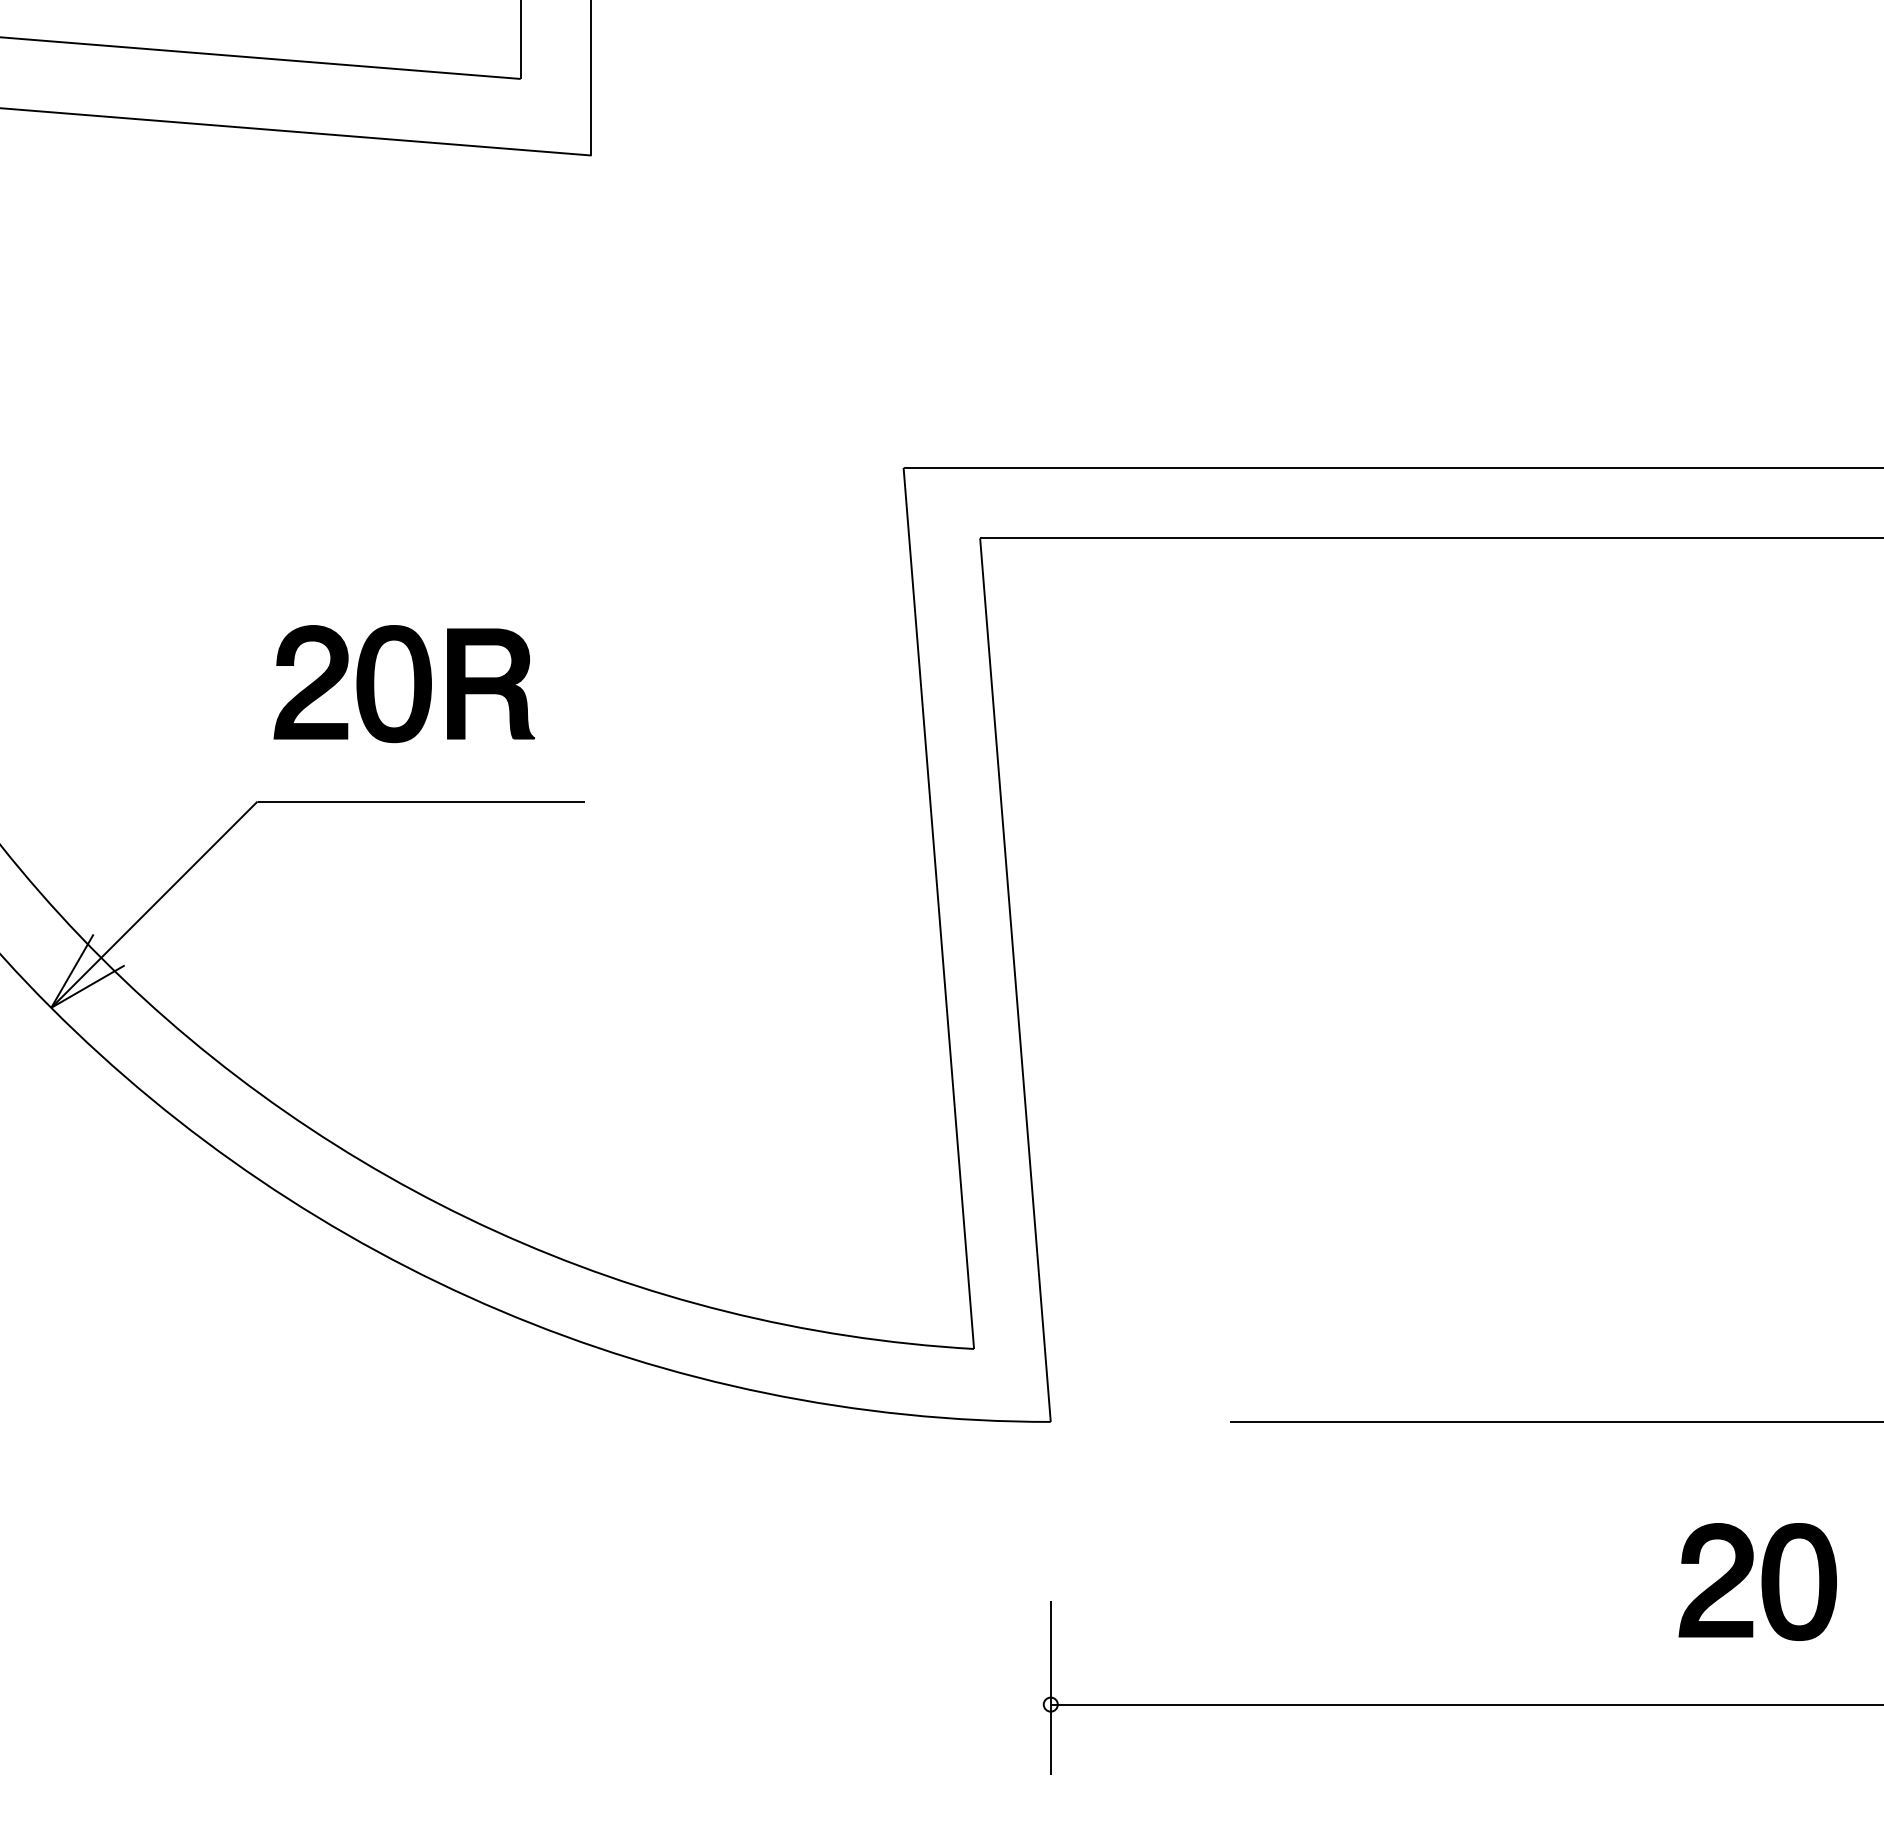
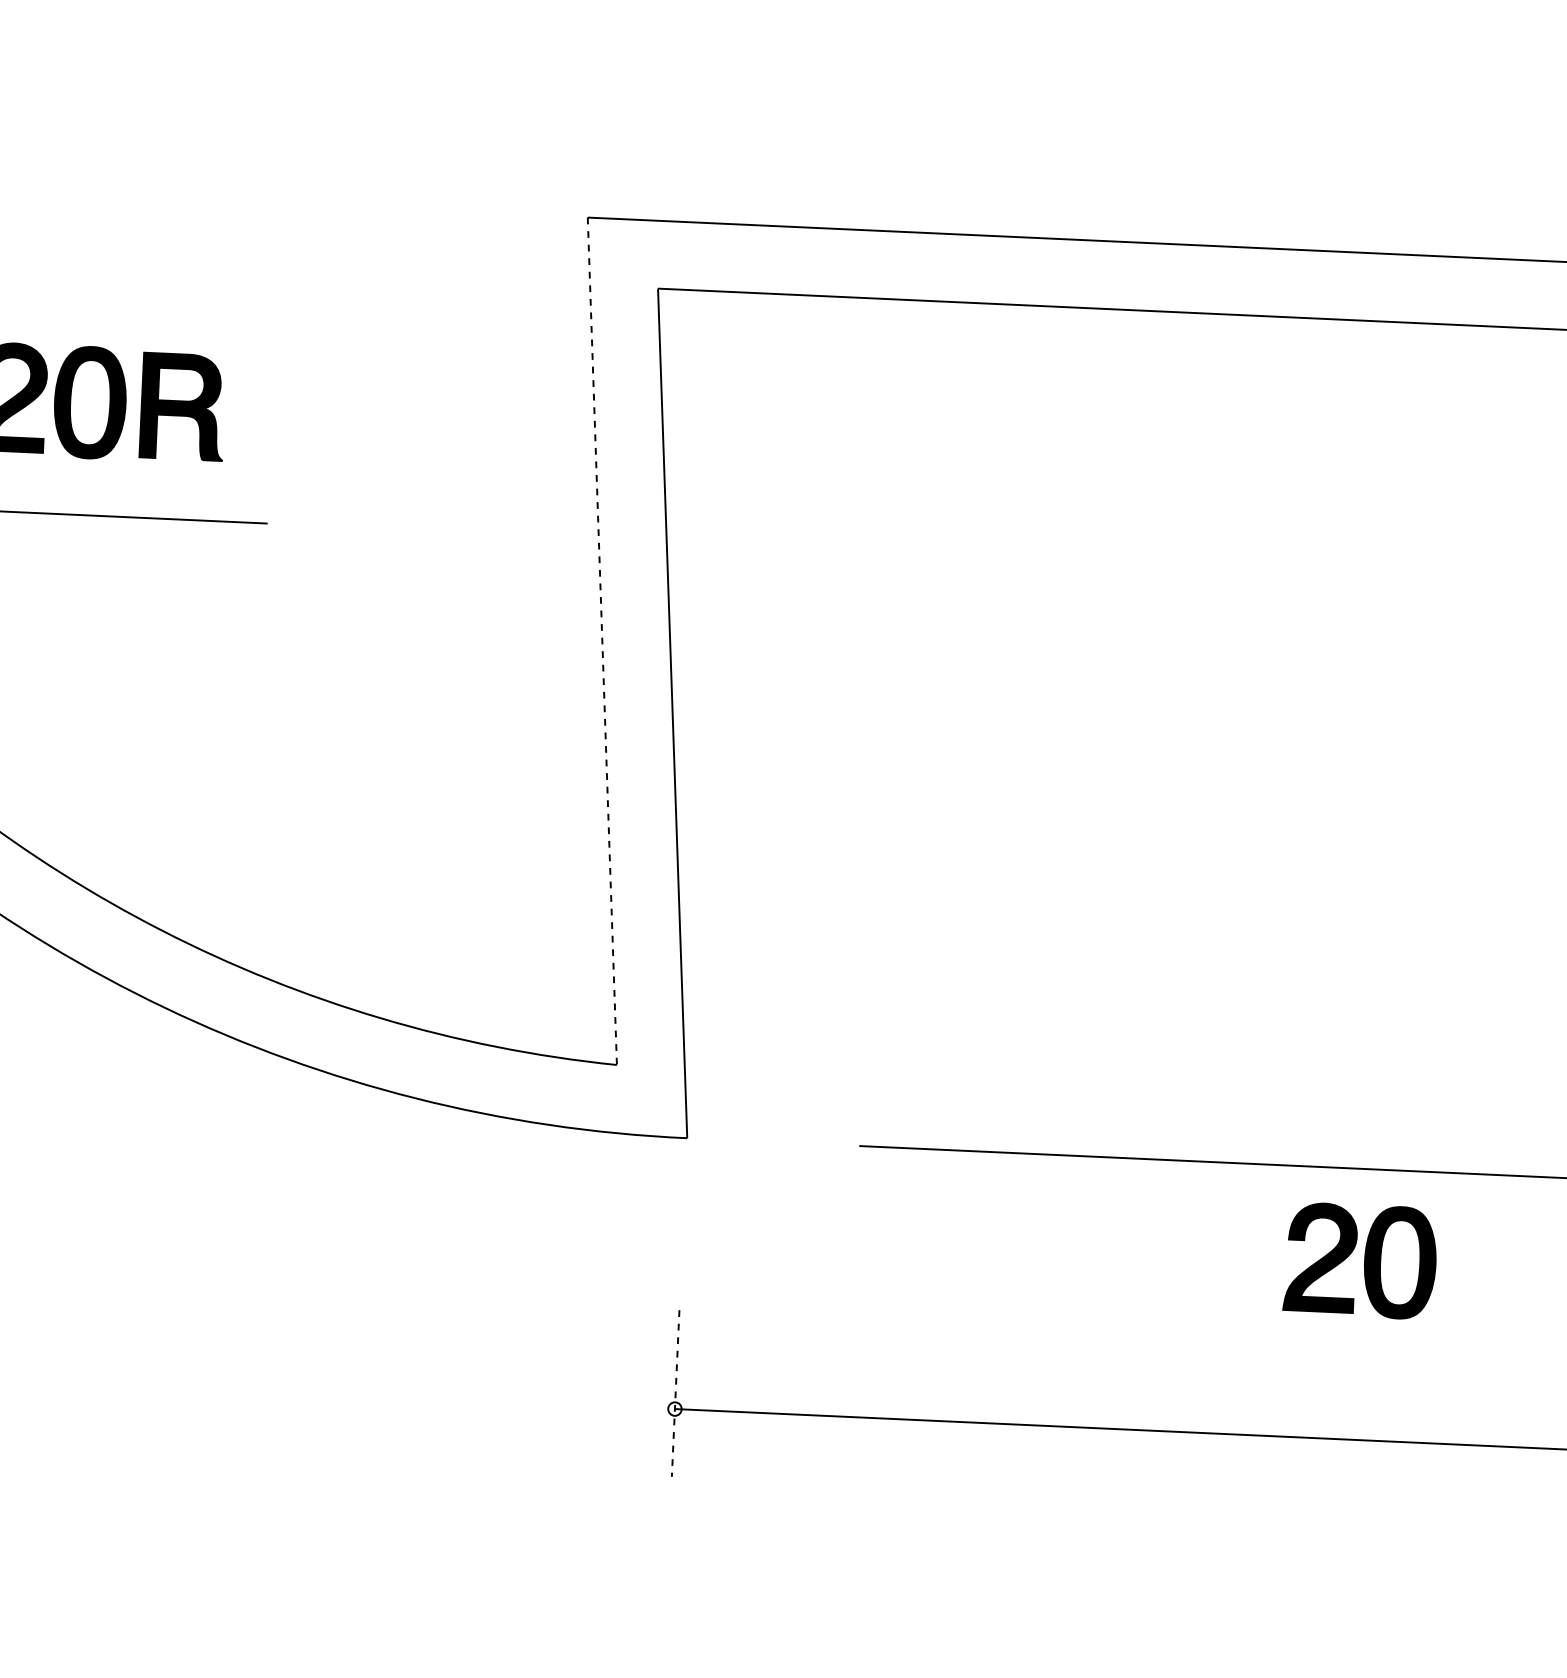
line: (938, 908) -> (602, 641), solid -> dashed
part: (1757, 1581) -> (1360, 1260), moved
line: (1050, 1688) -> (675, 1393), solid -> dashed

